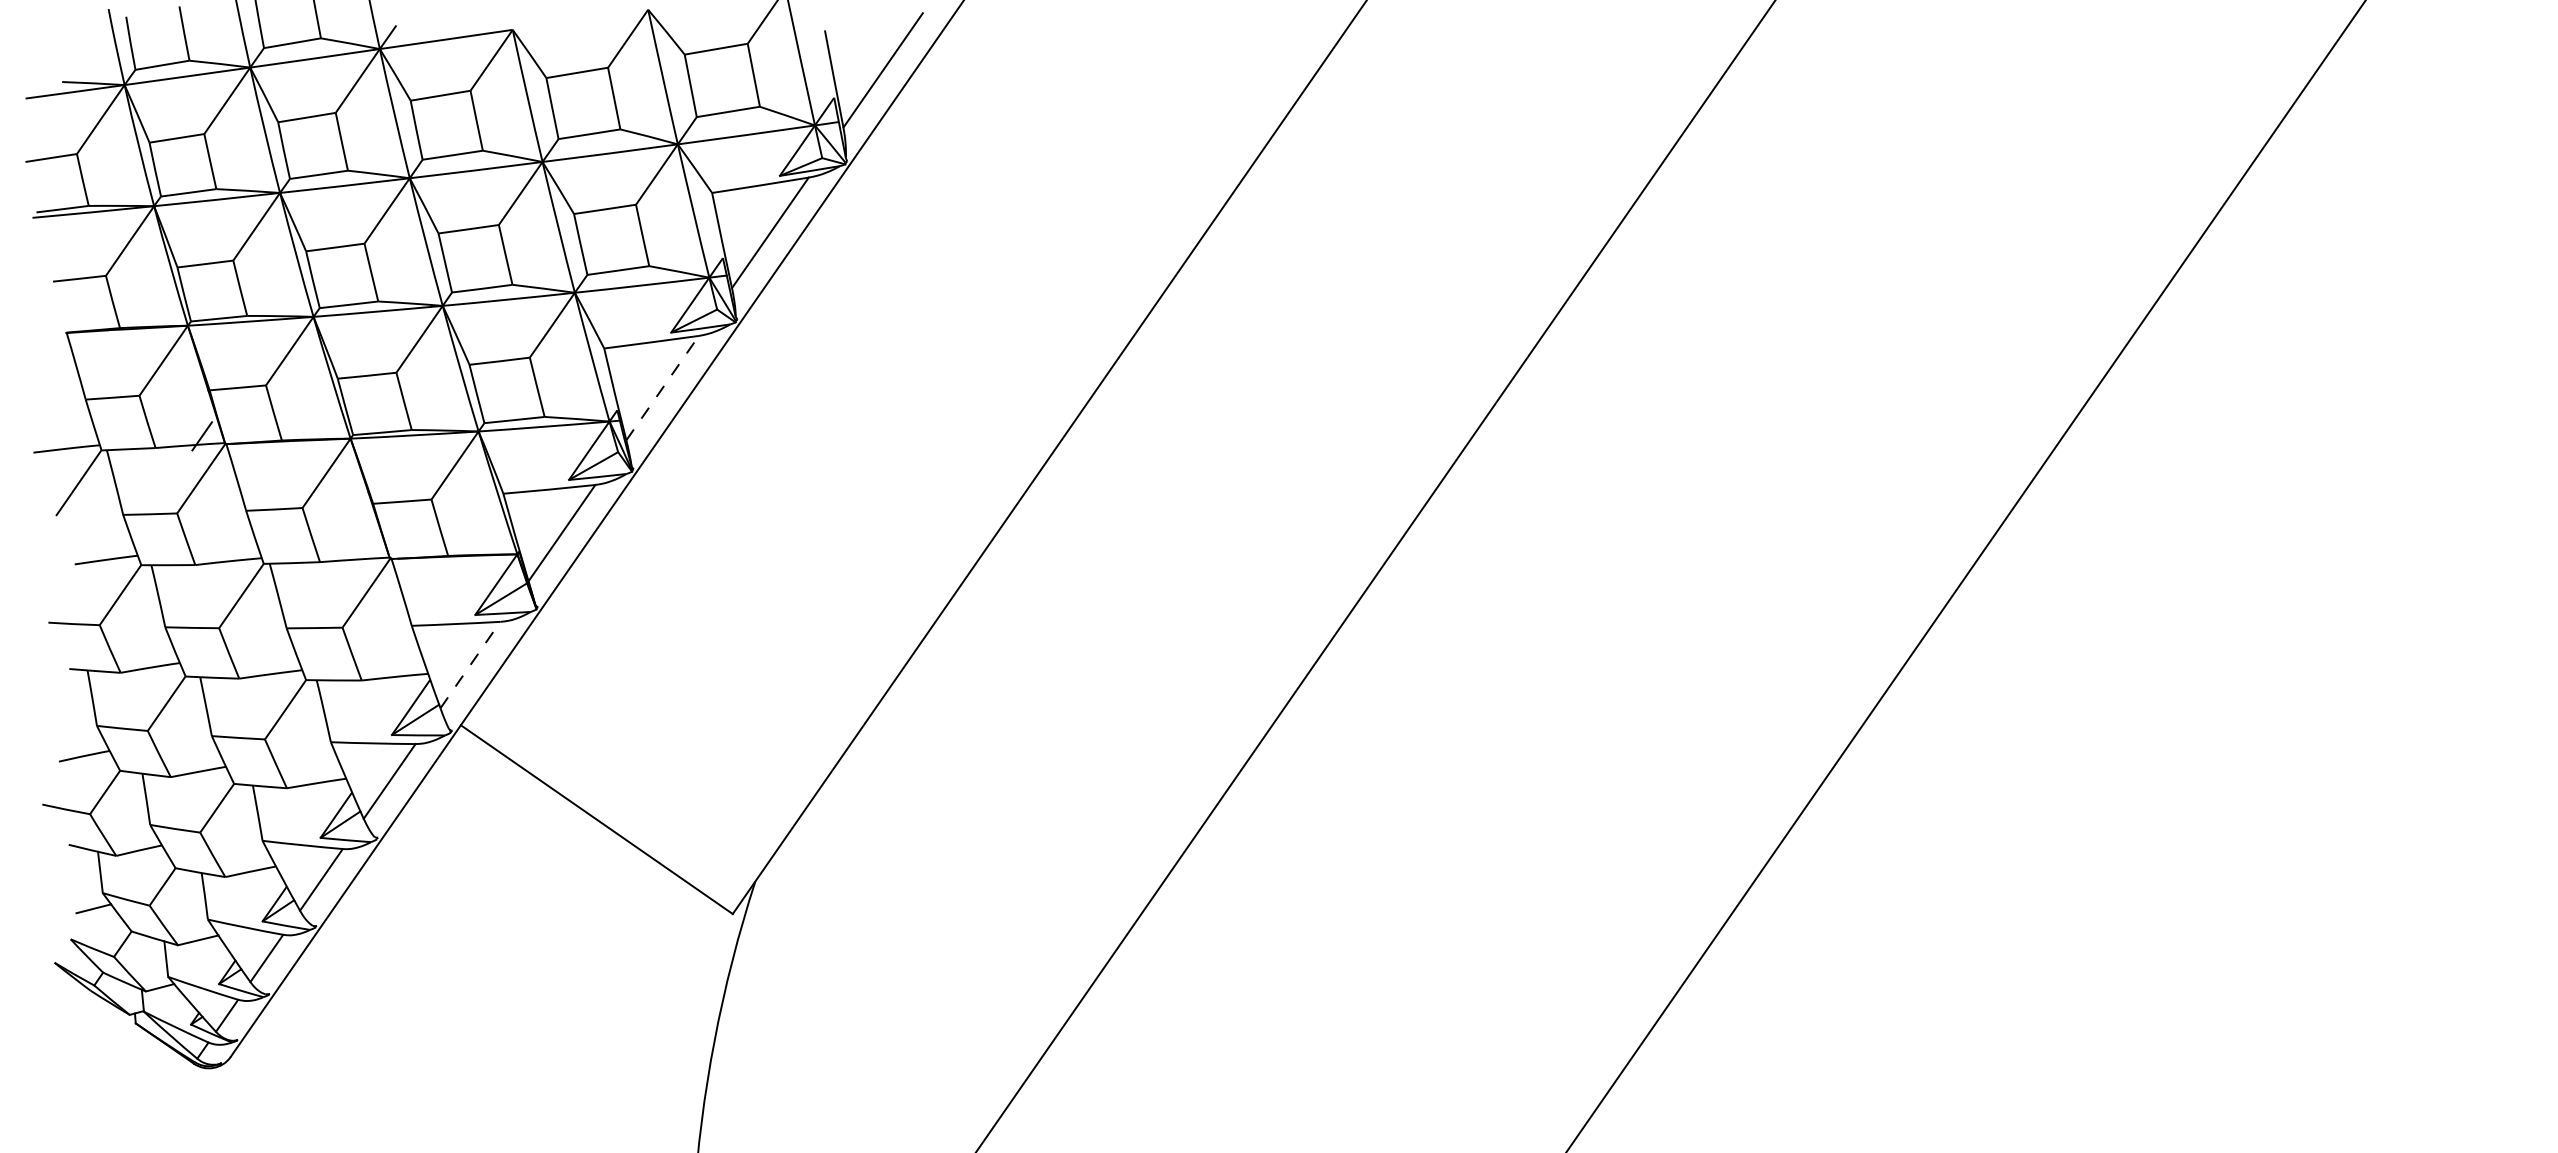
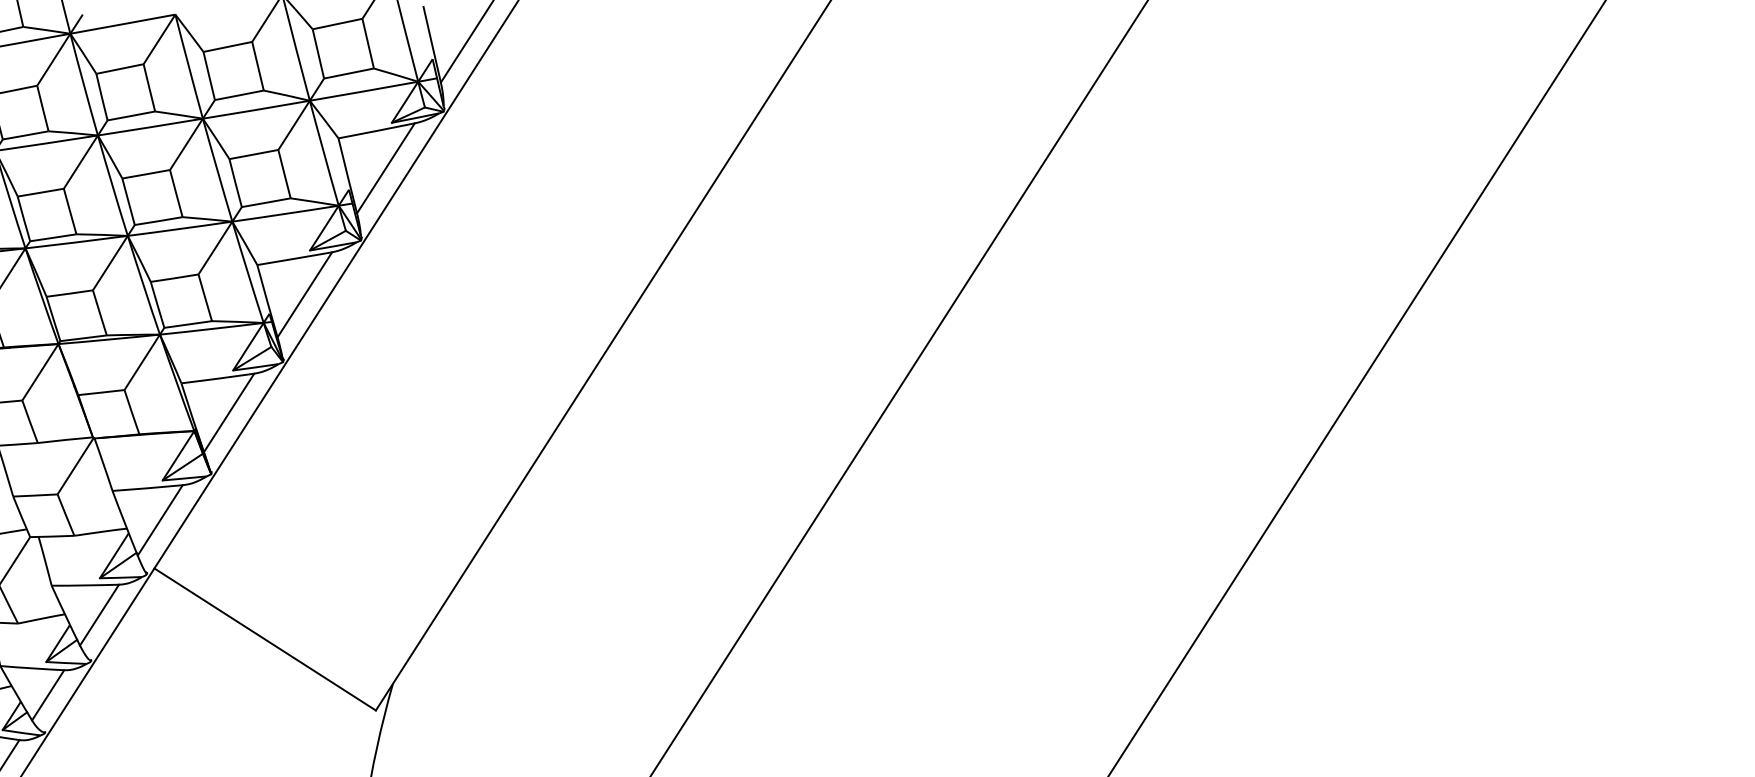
line: (662, 388) -> (304, 295), dashed -> solid
line: (470, 665) -> (160, 520), dashed -> solid

